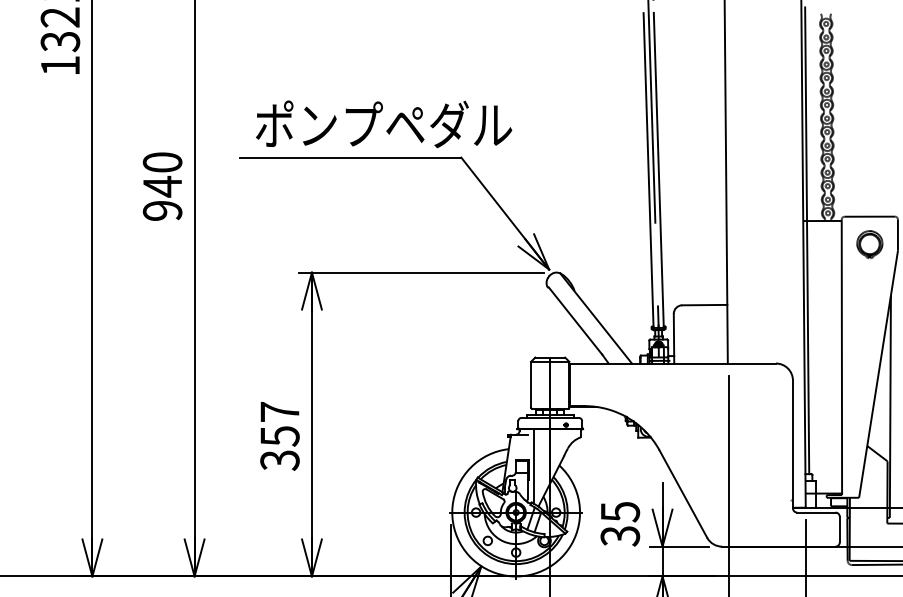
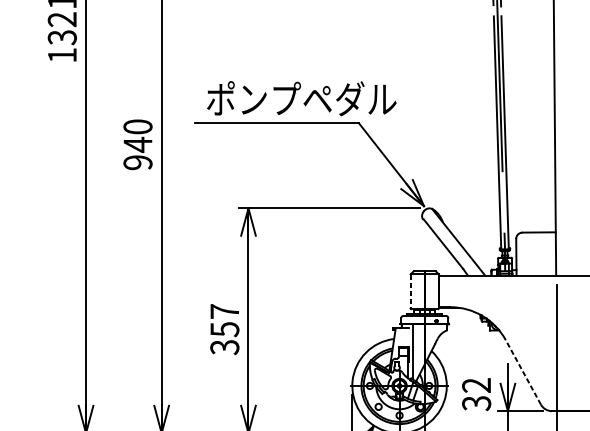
line: (531, 384) -> (410, 291), solid -> dashed
line: (683, 494) -> (523, 372), solid -> dashed
text: (620, 512) -> (476, 385), 35 -> 32

